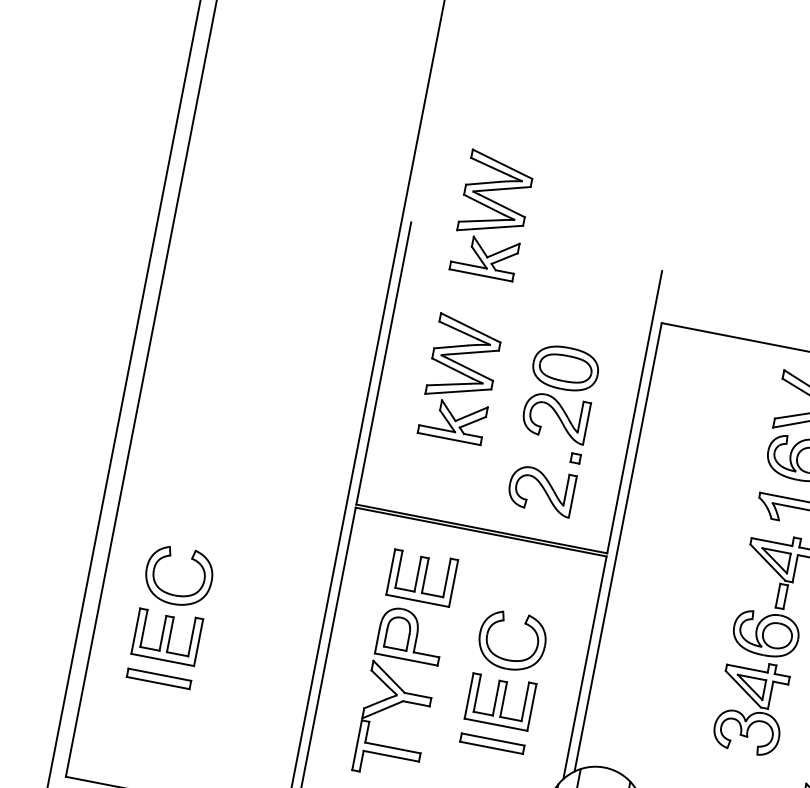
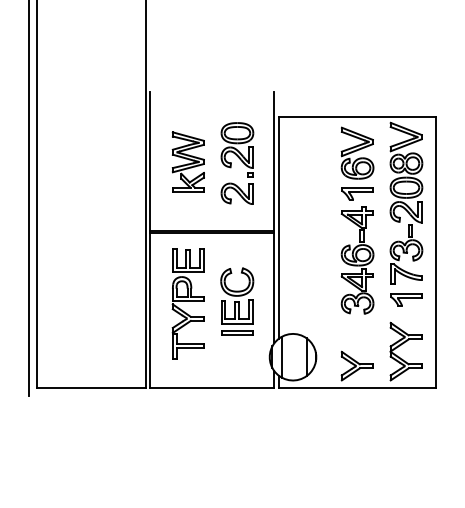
part: (490, 214) -> (187, 80), removed
part: (553, 429) -> (237, 163), moved
part: (171, 615) -> (72, 301), removed

